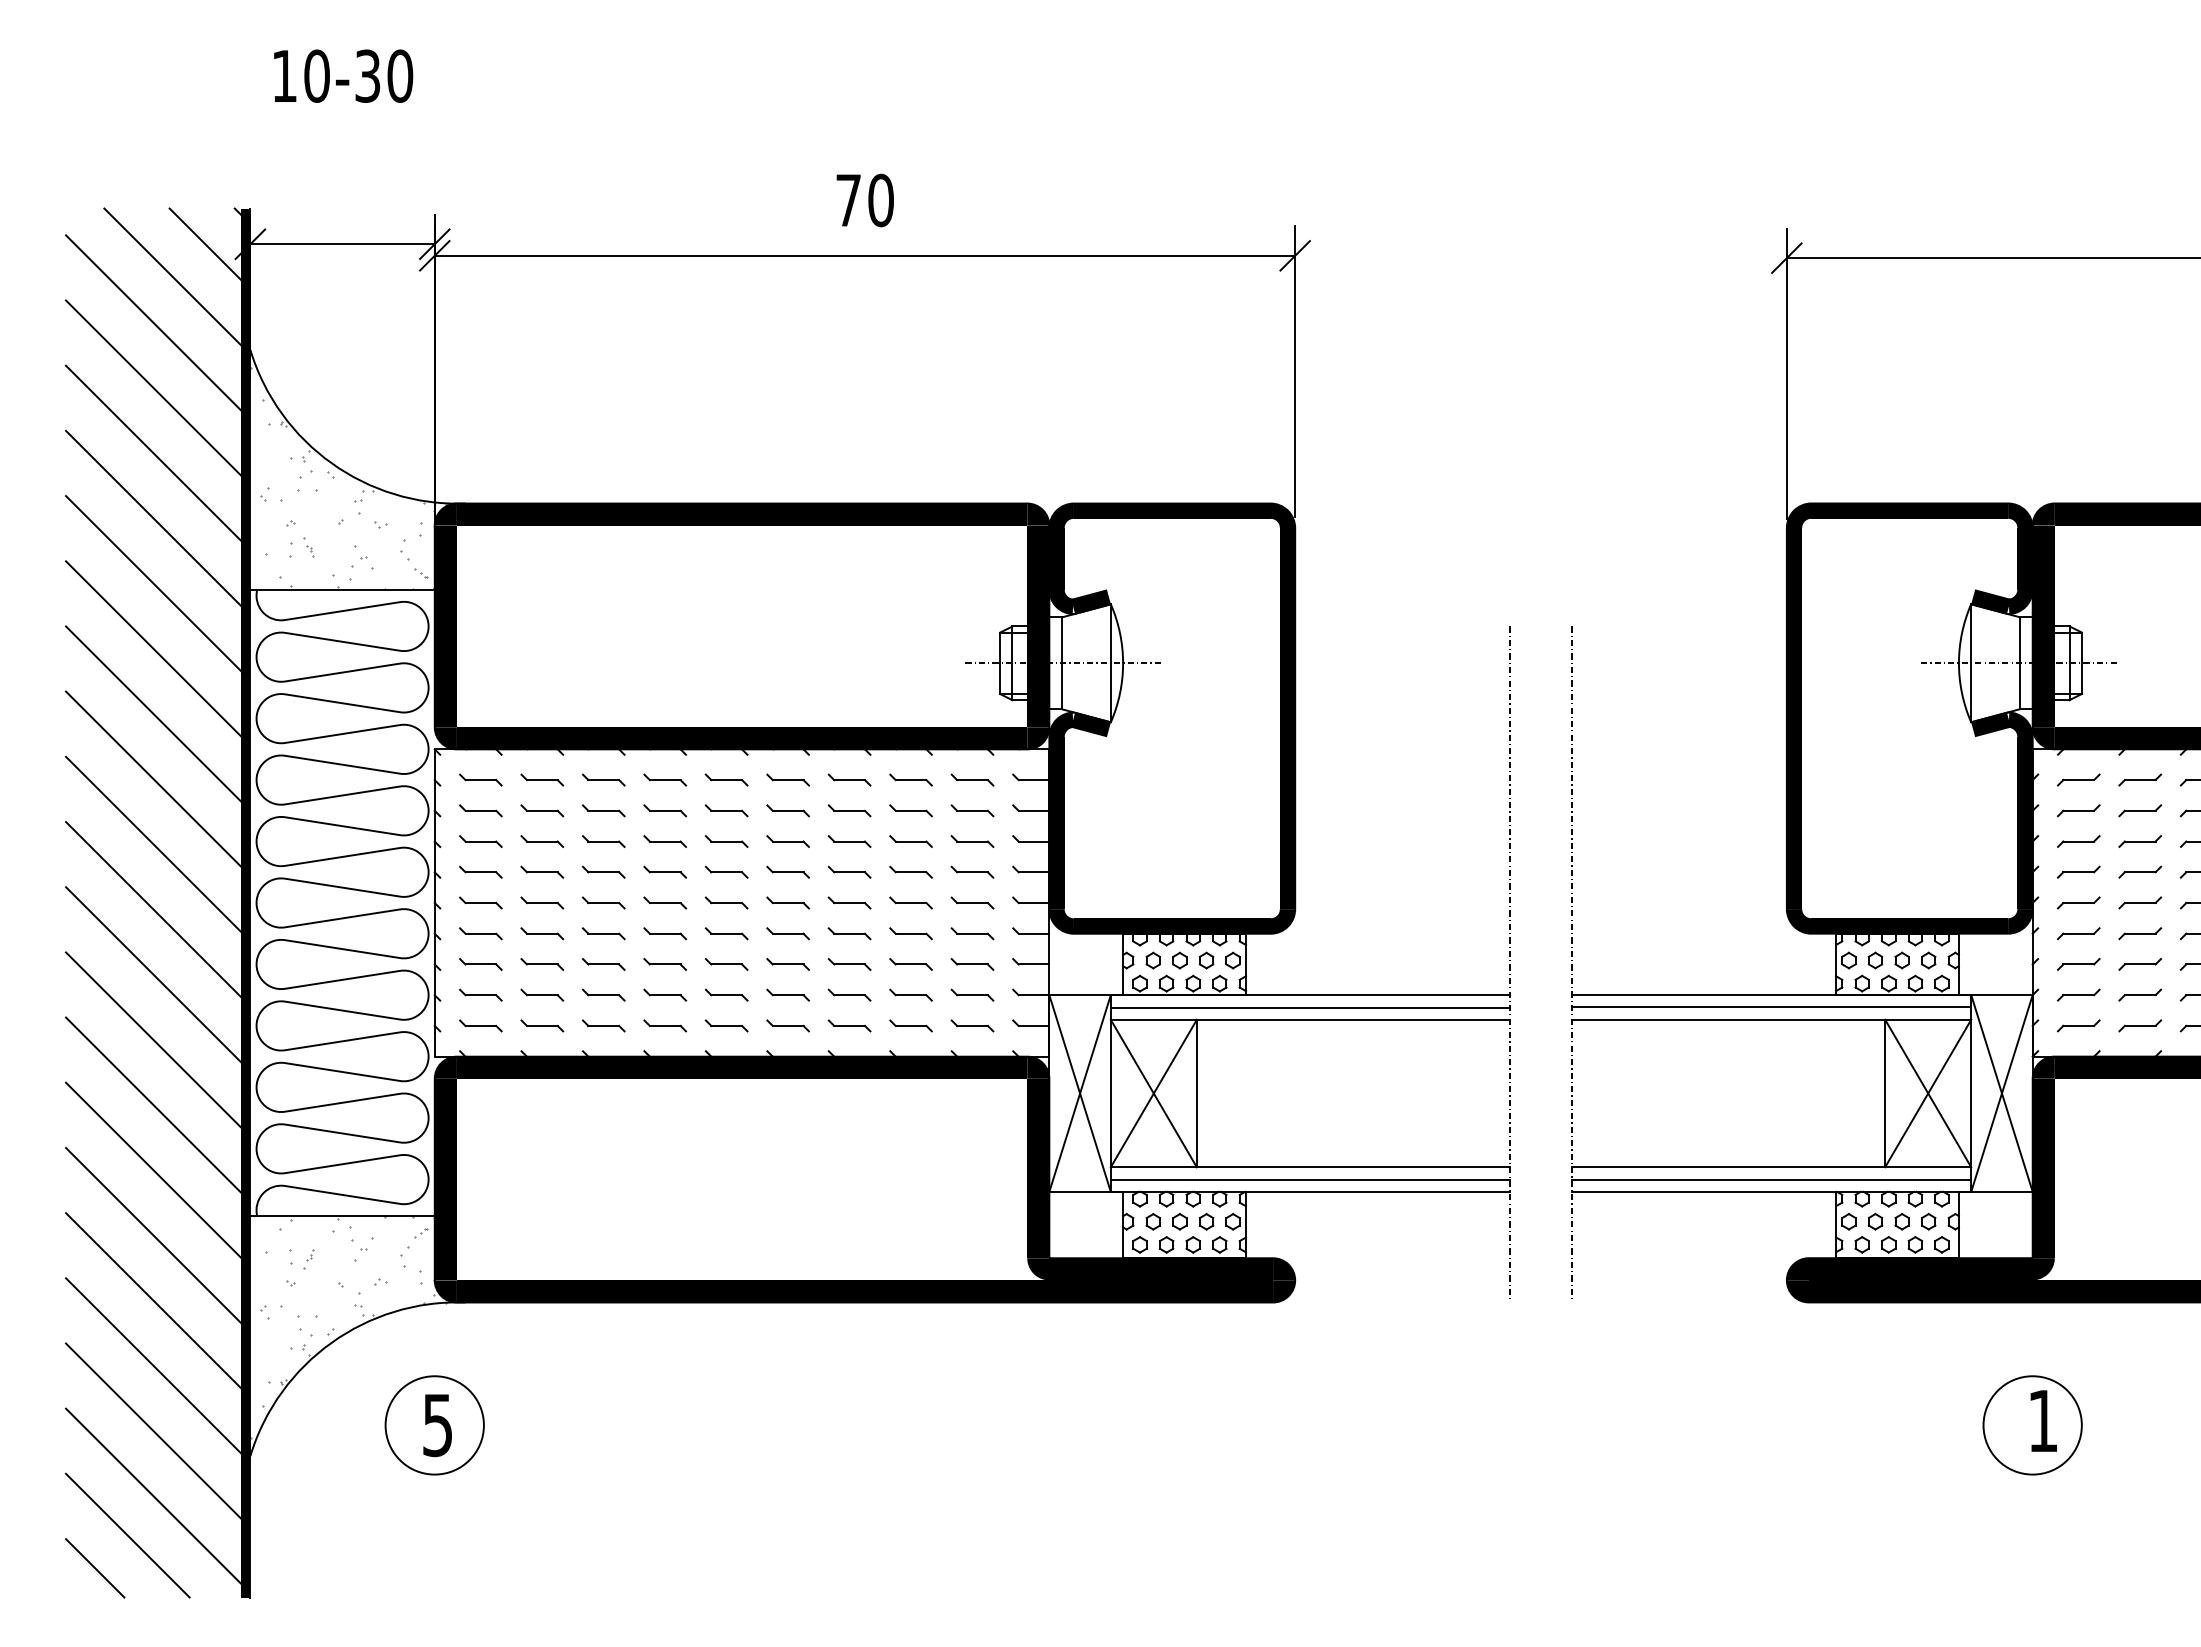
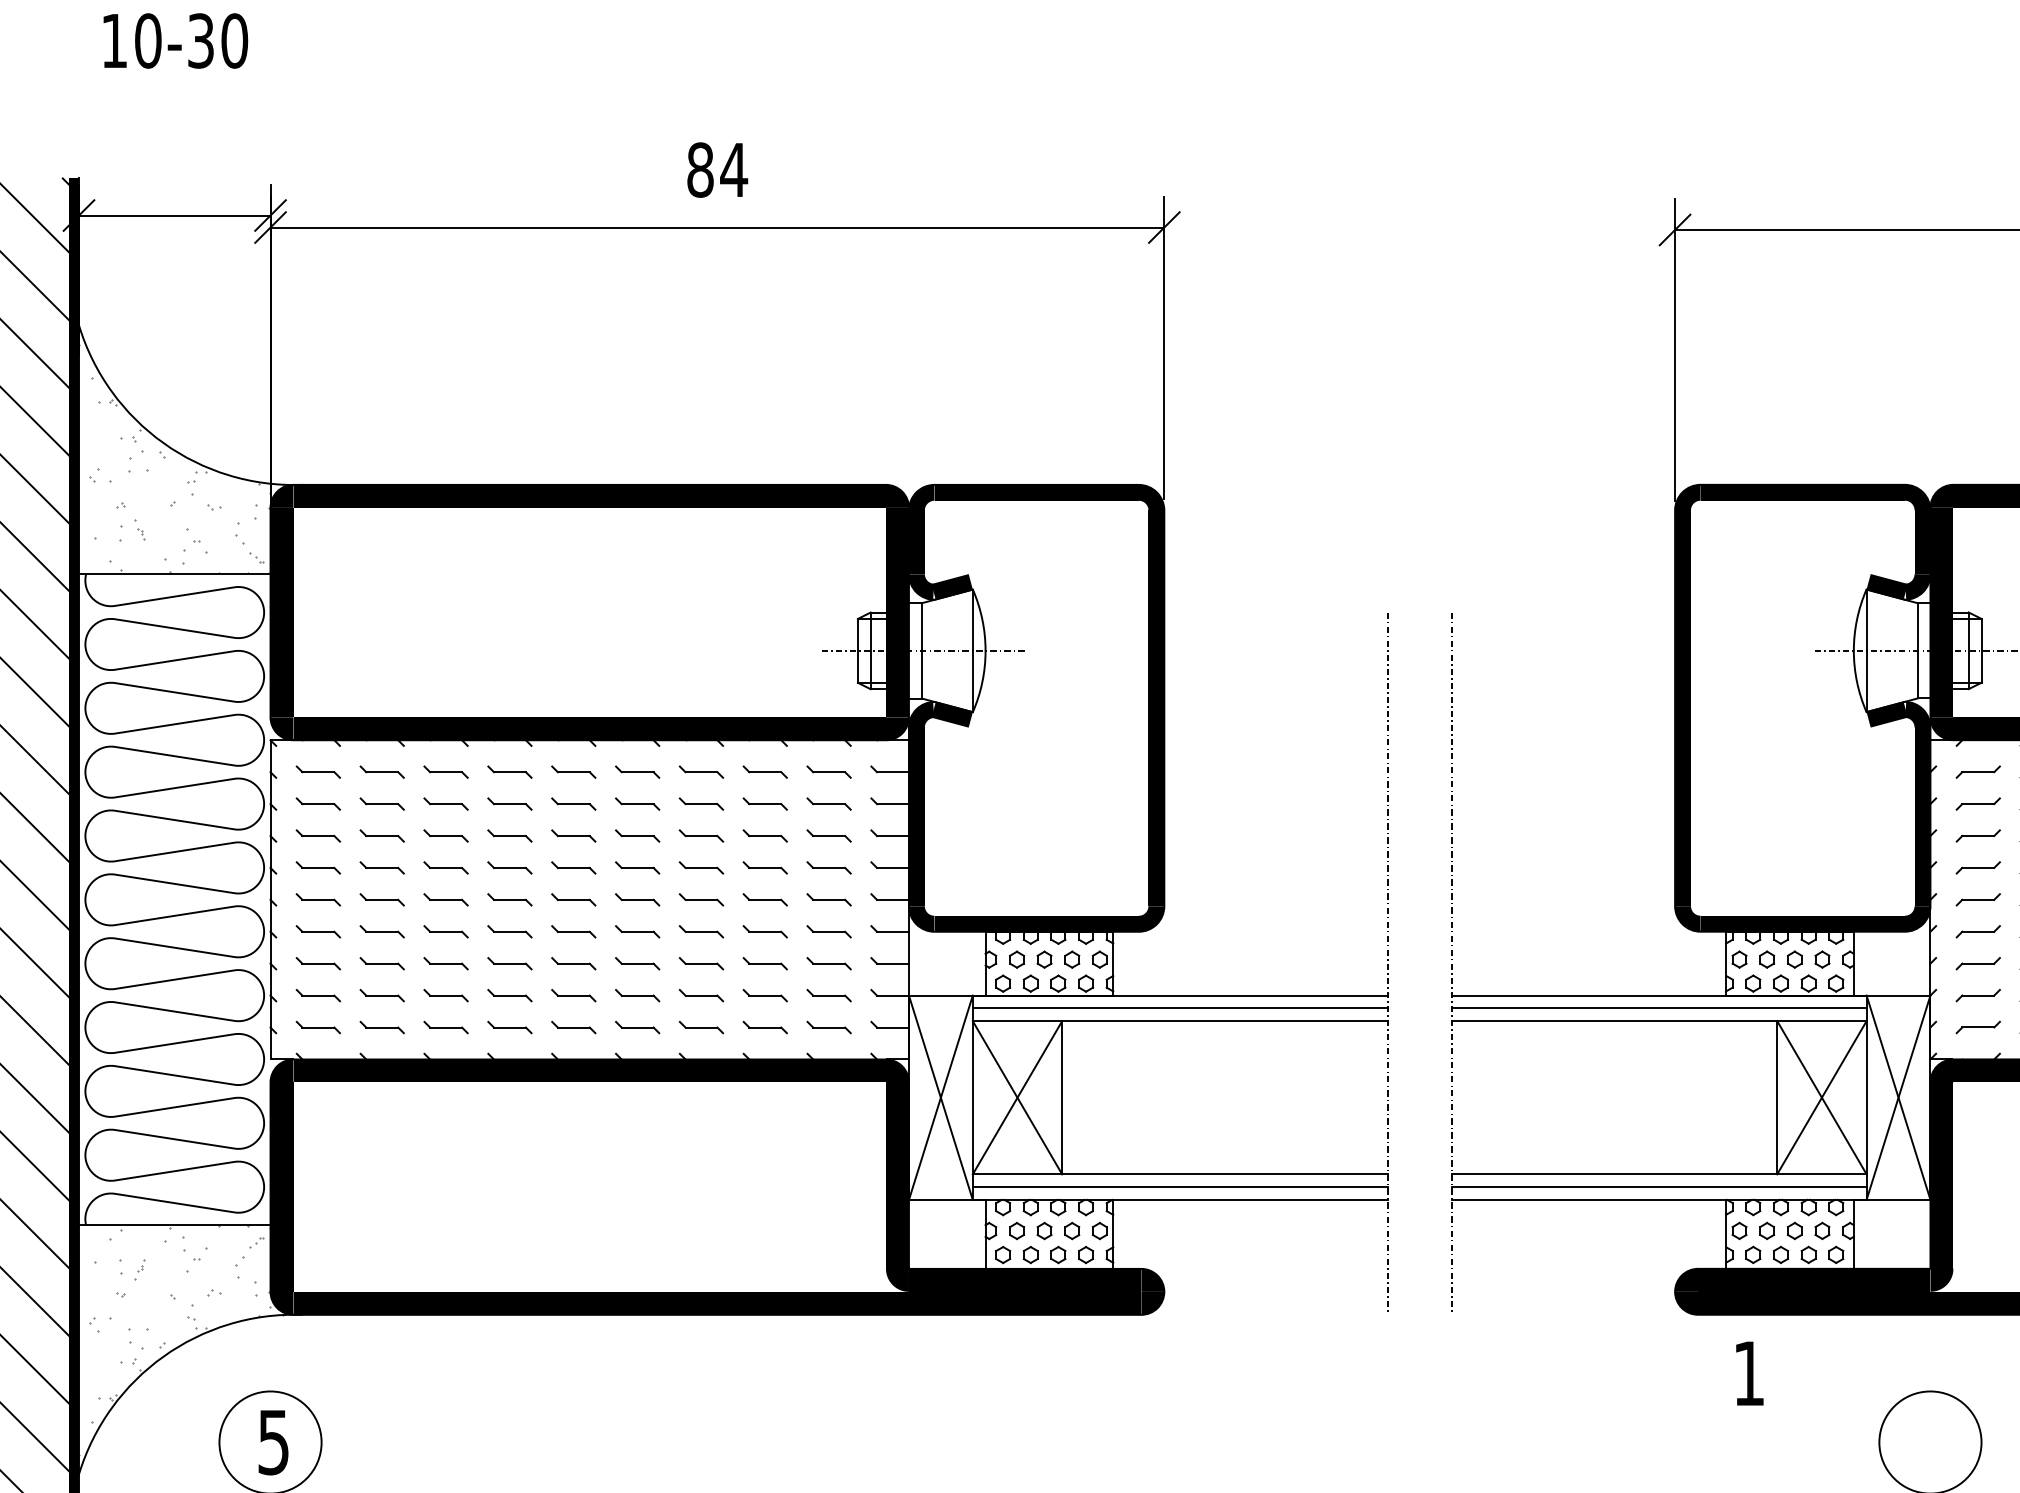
text: (865, 200) -> (717, 170), 70 -> 84
text: (2043, 1420) -> (1749, 1373), moved

